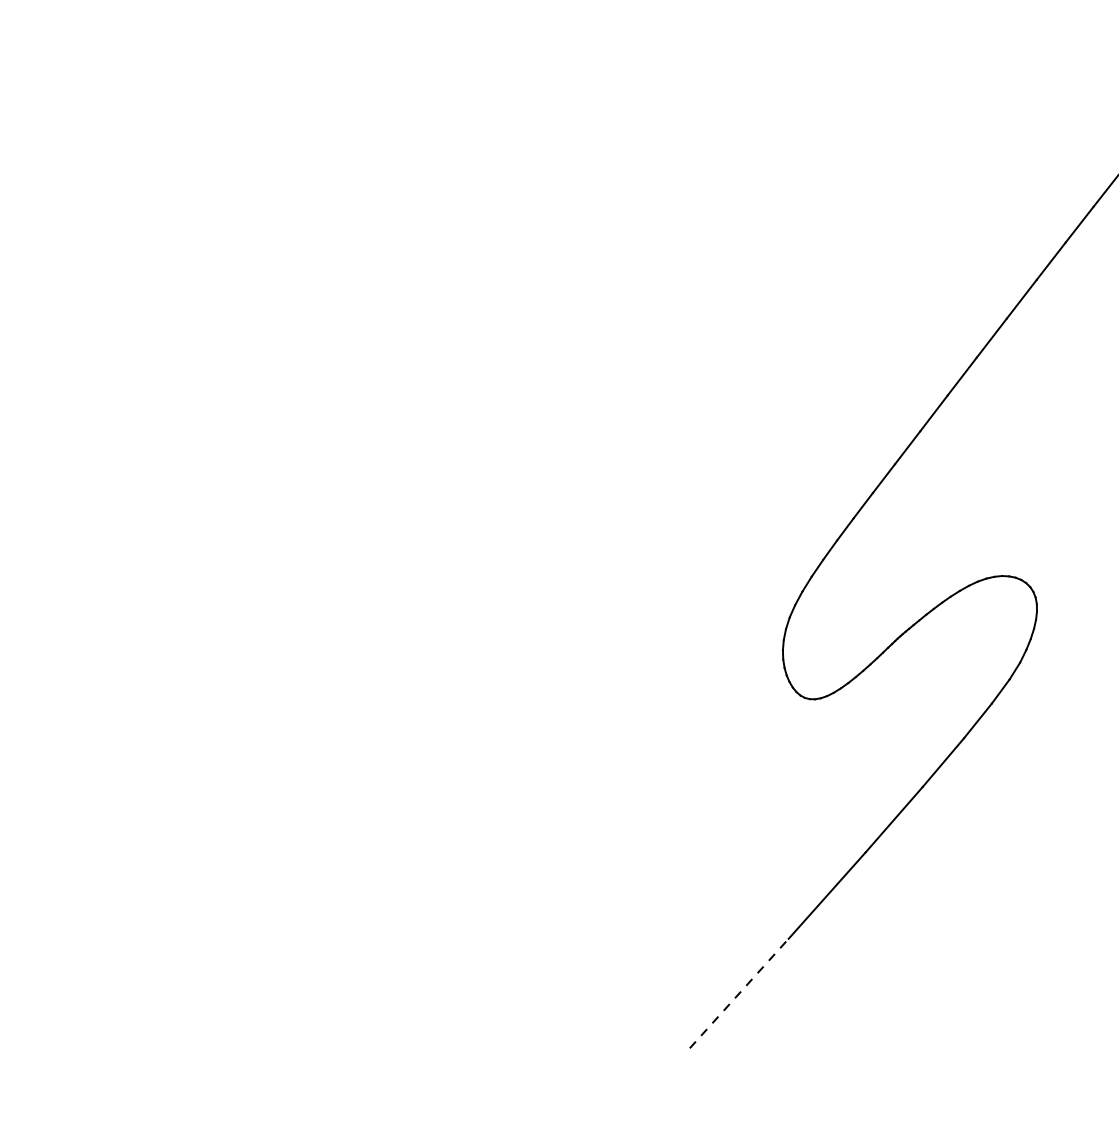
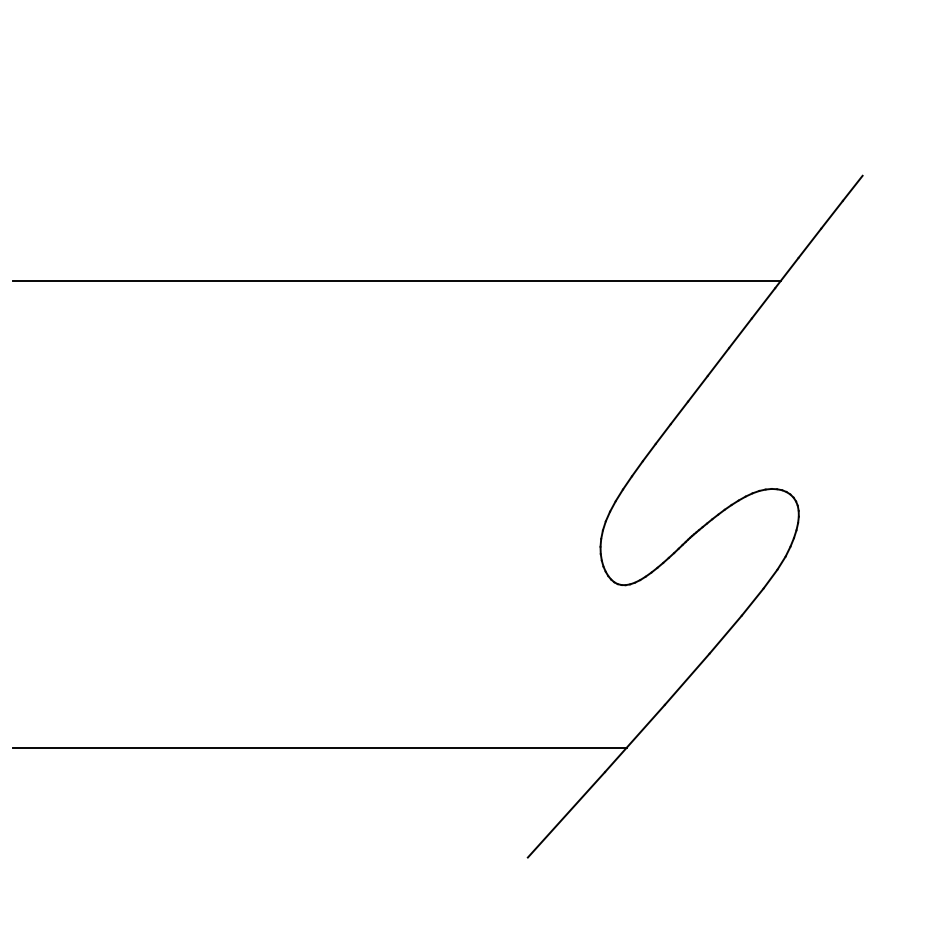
line: (521, 308) -> (396, 280), added
line: (422, 907) -> (319, 747), added
line: (739, 993) -> (566, 814), dashed -> solid

